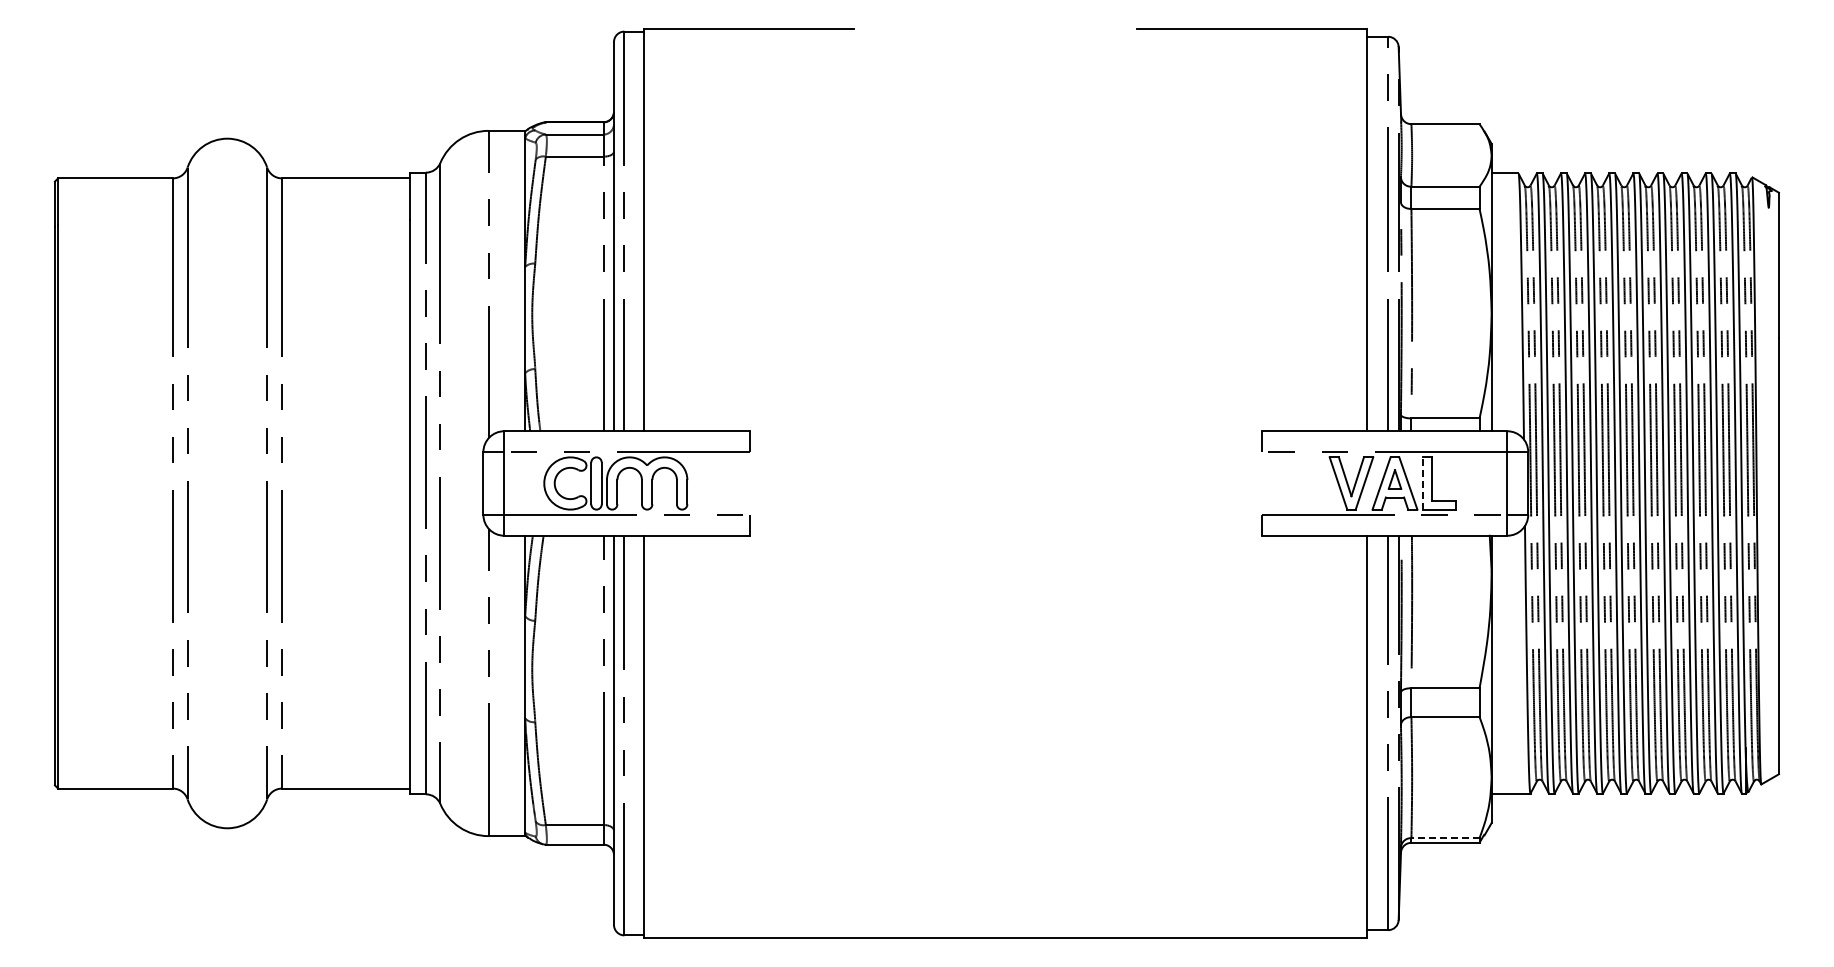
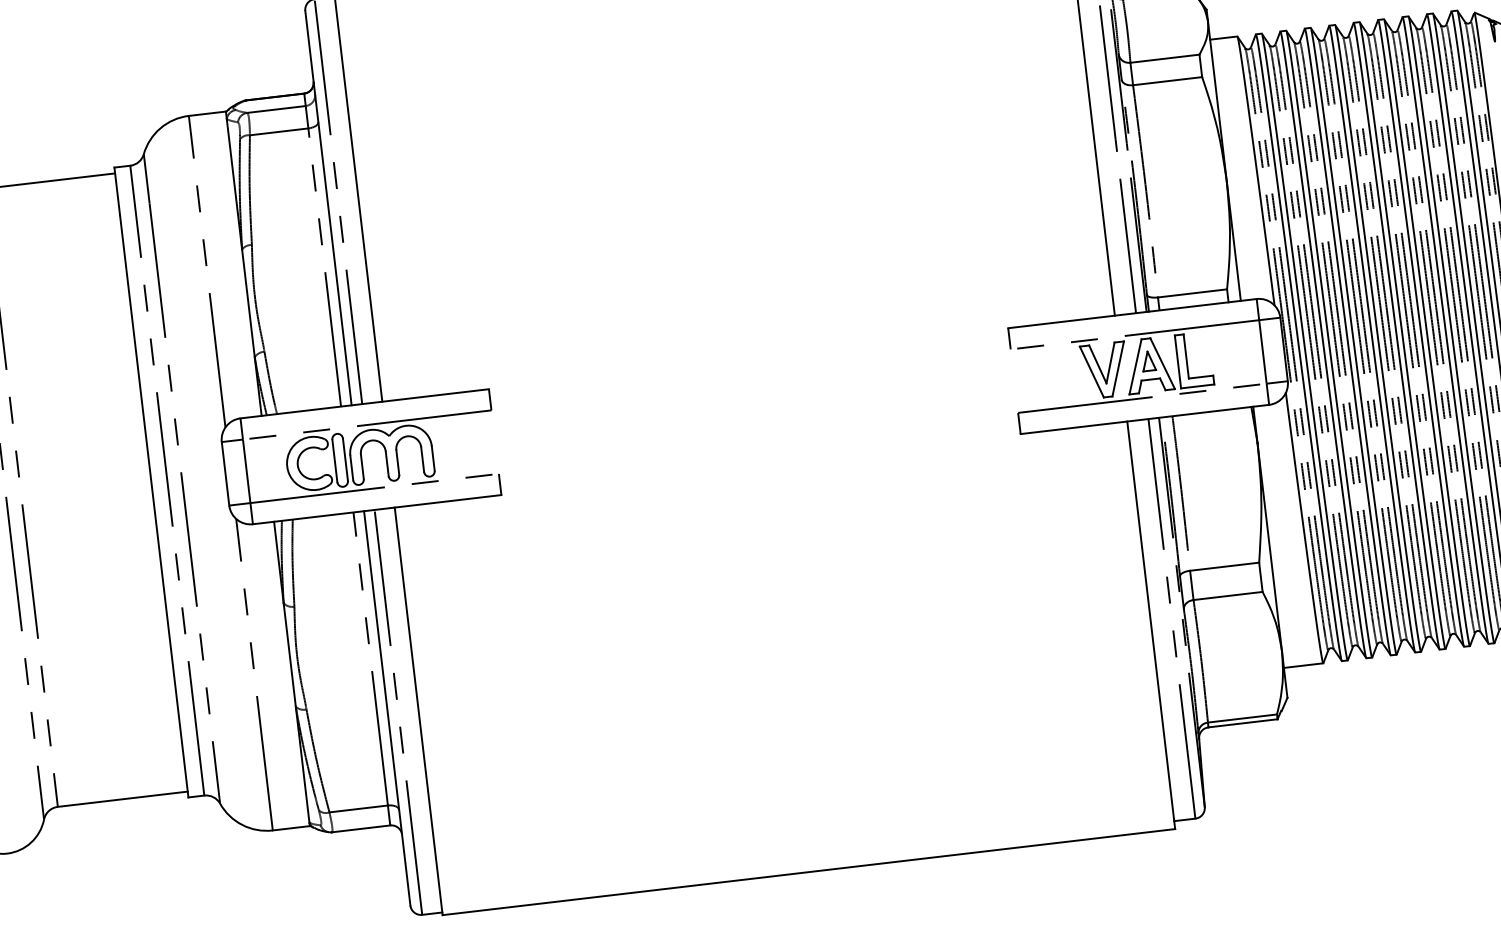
line: (1423, 483) -> (1177, 361), dashed -> solid
line: (1445, 838) -> (1242, 718), dashed -> solid

